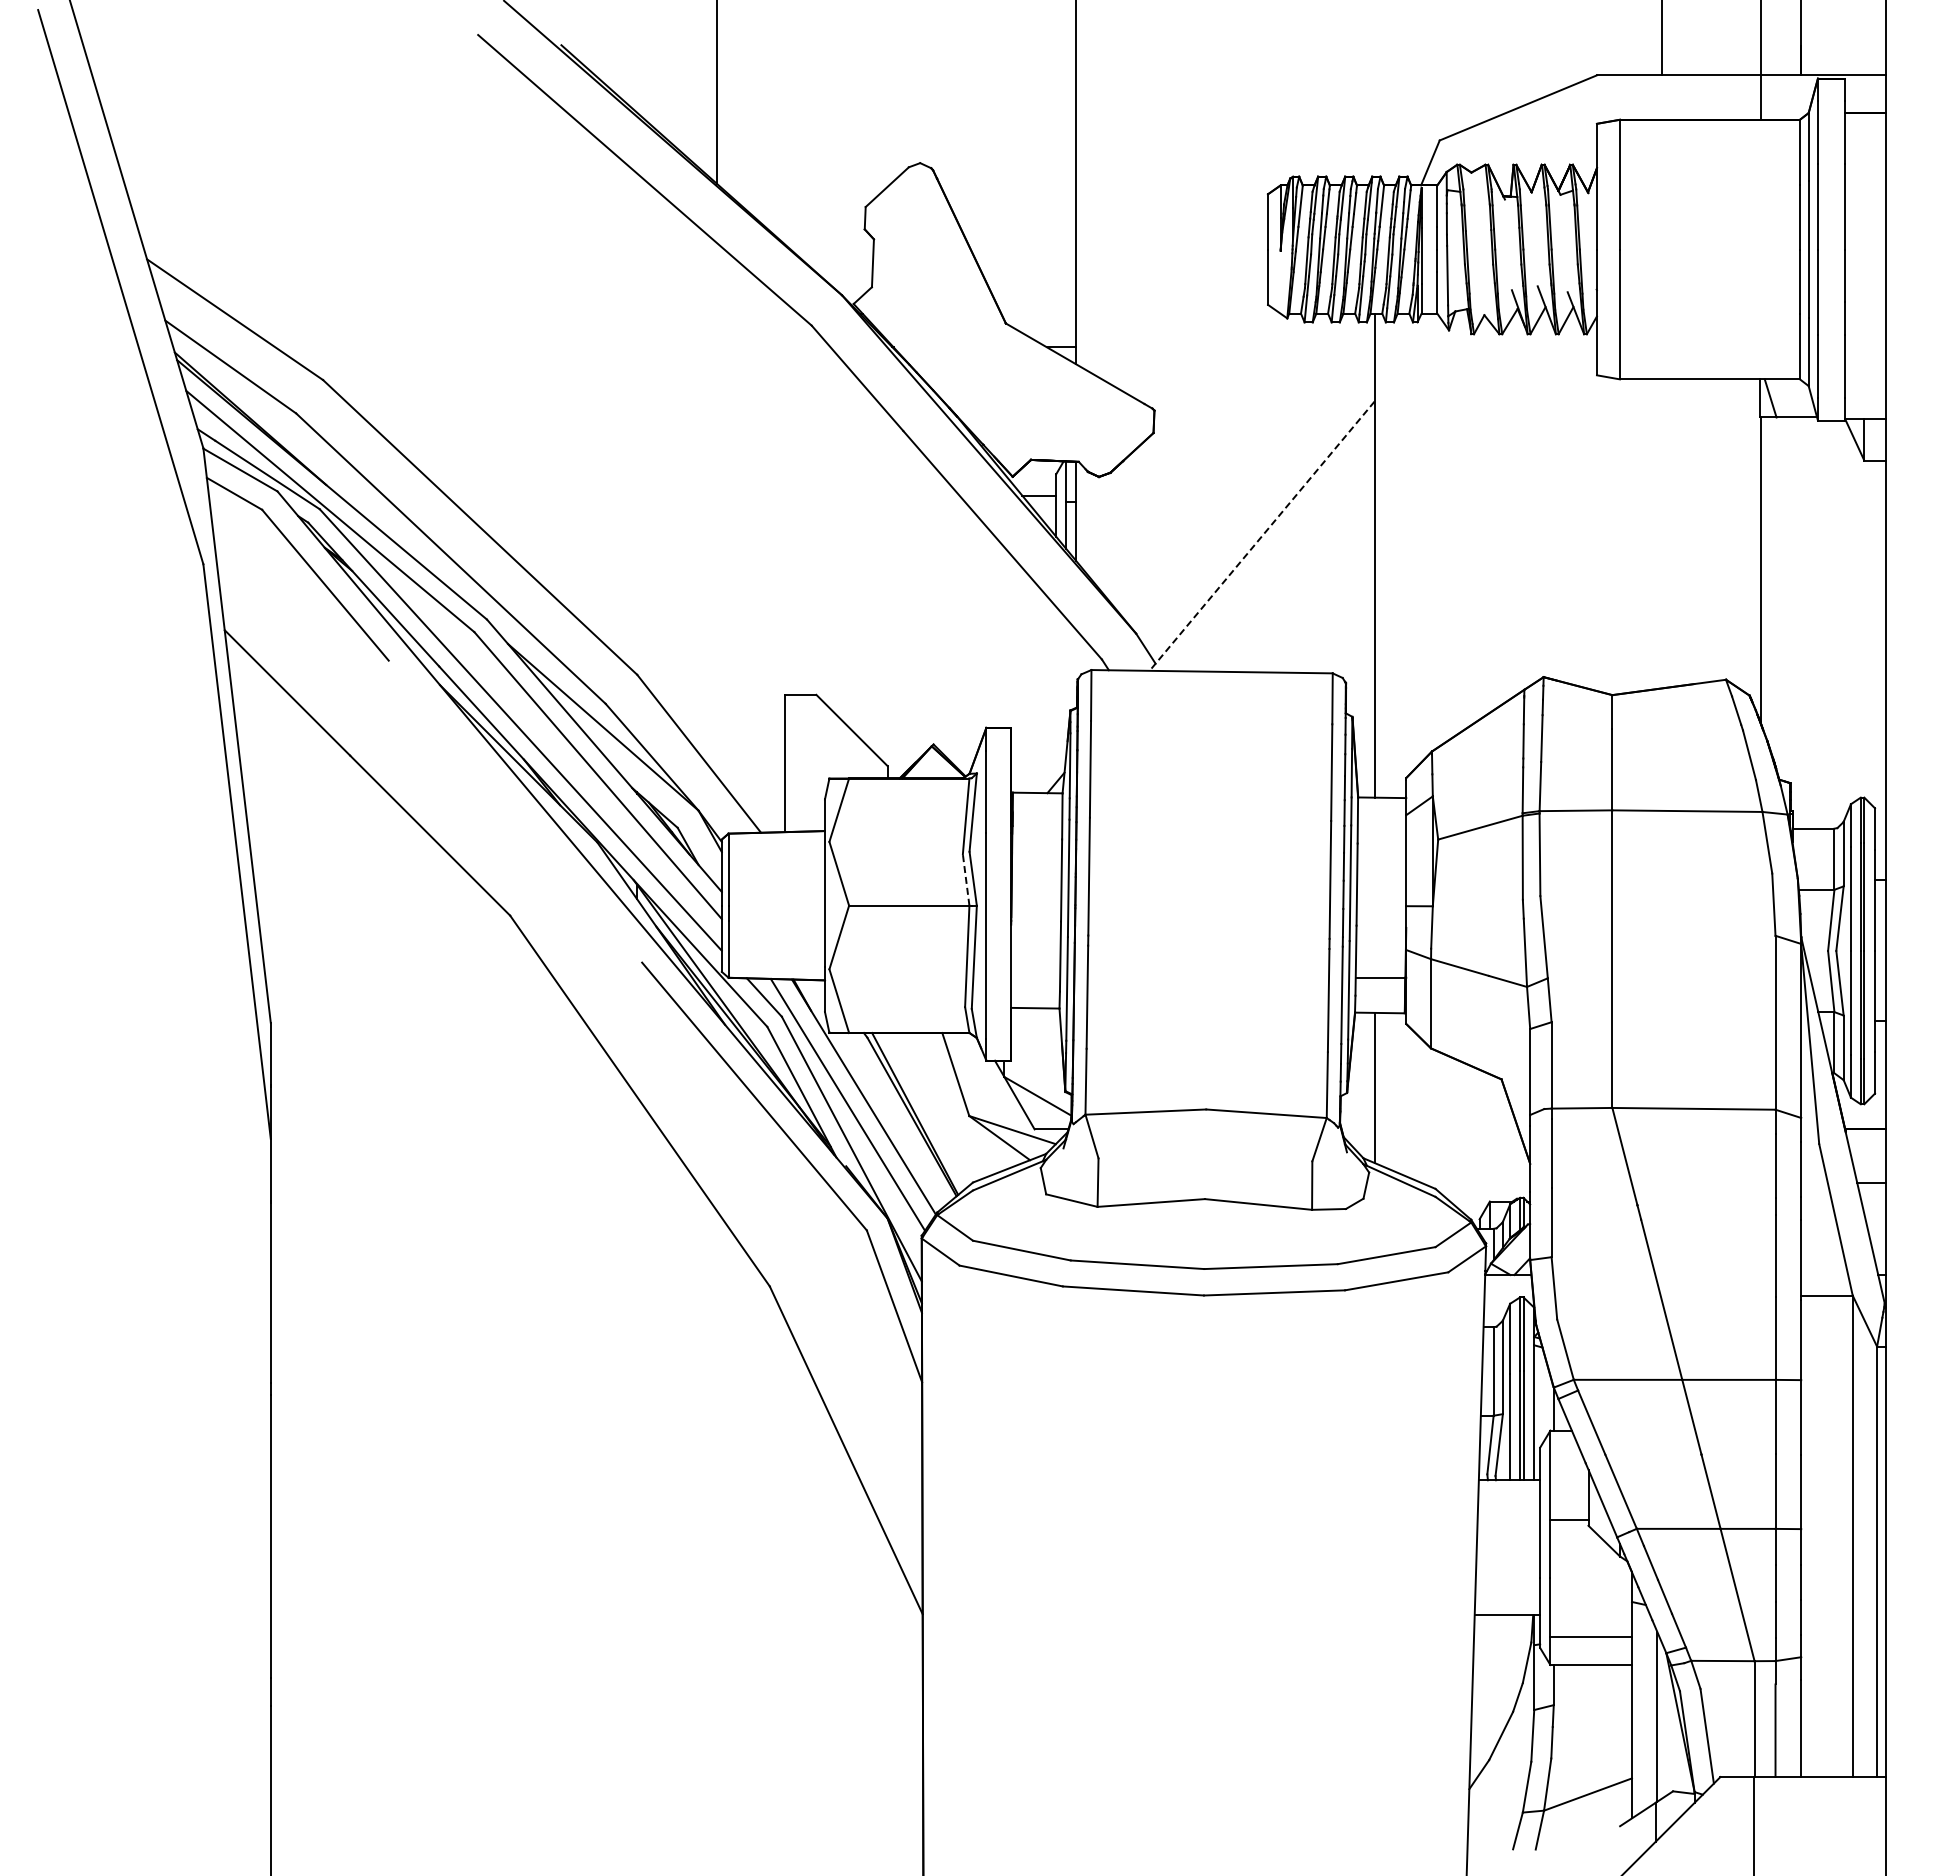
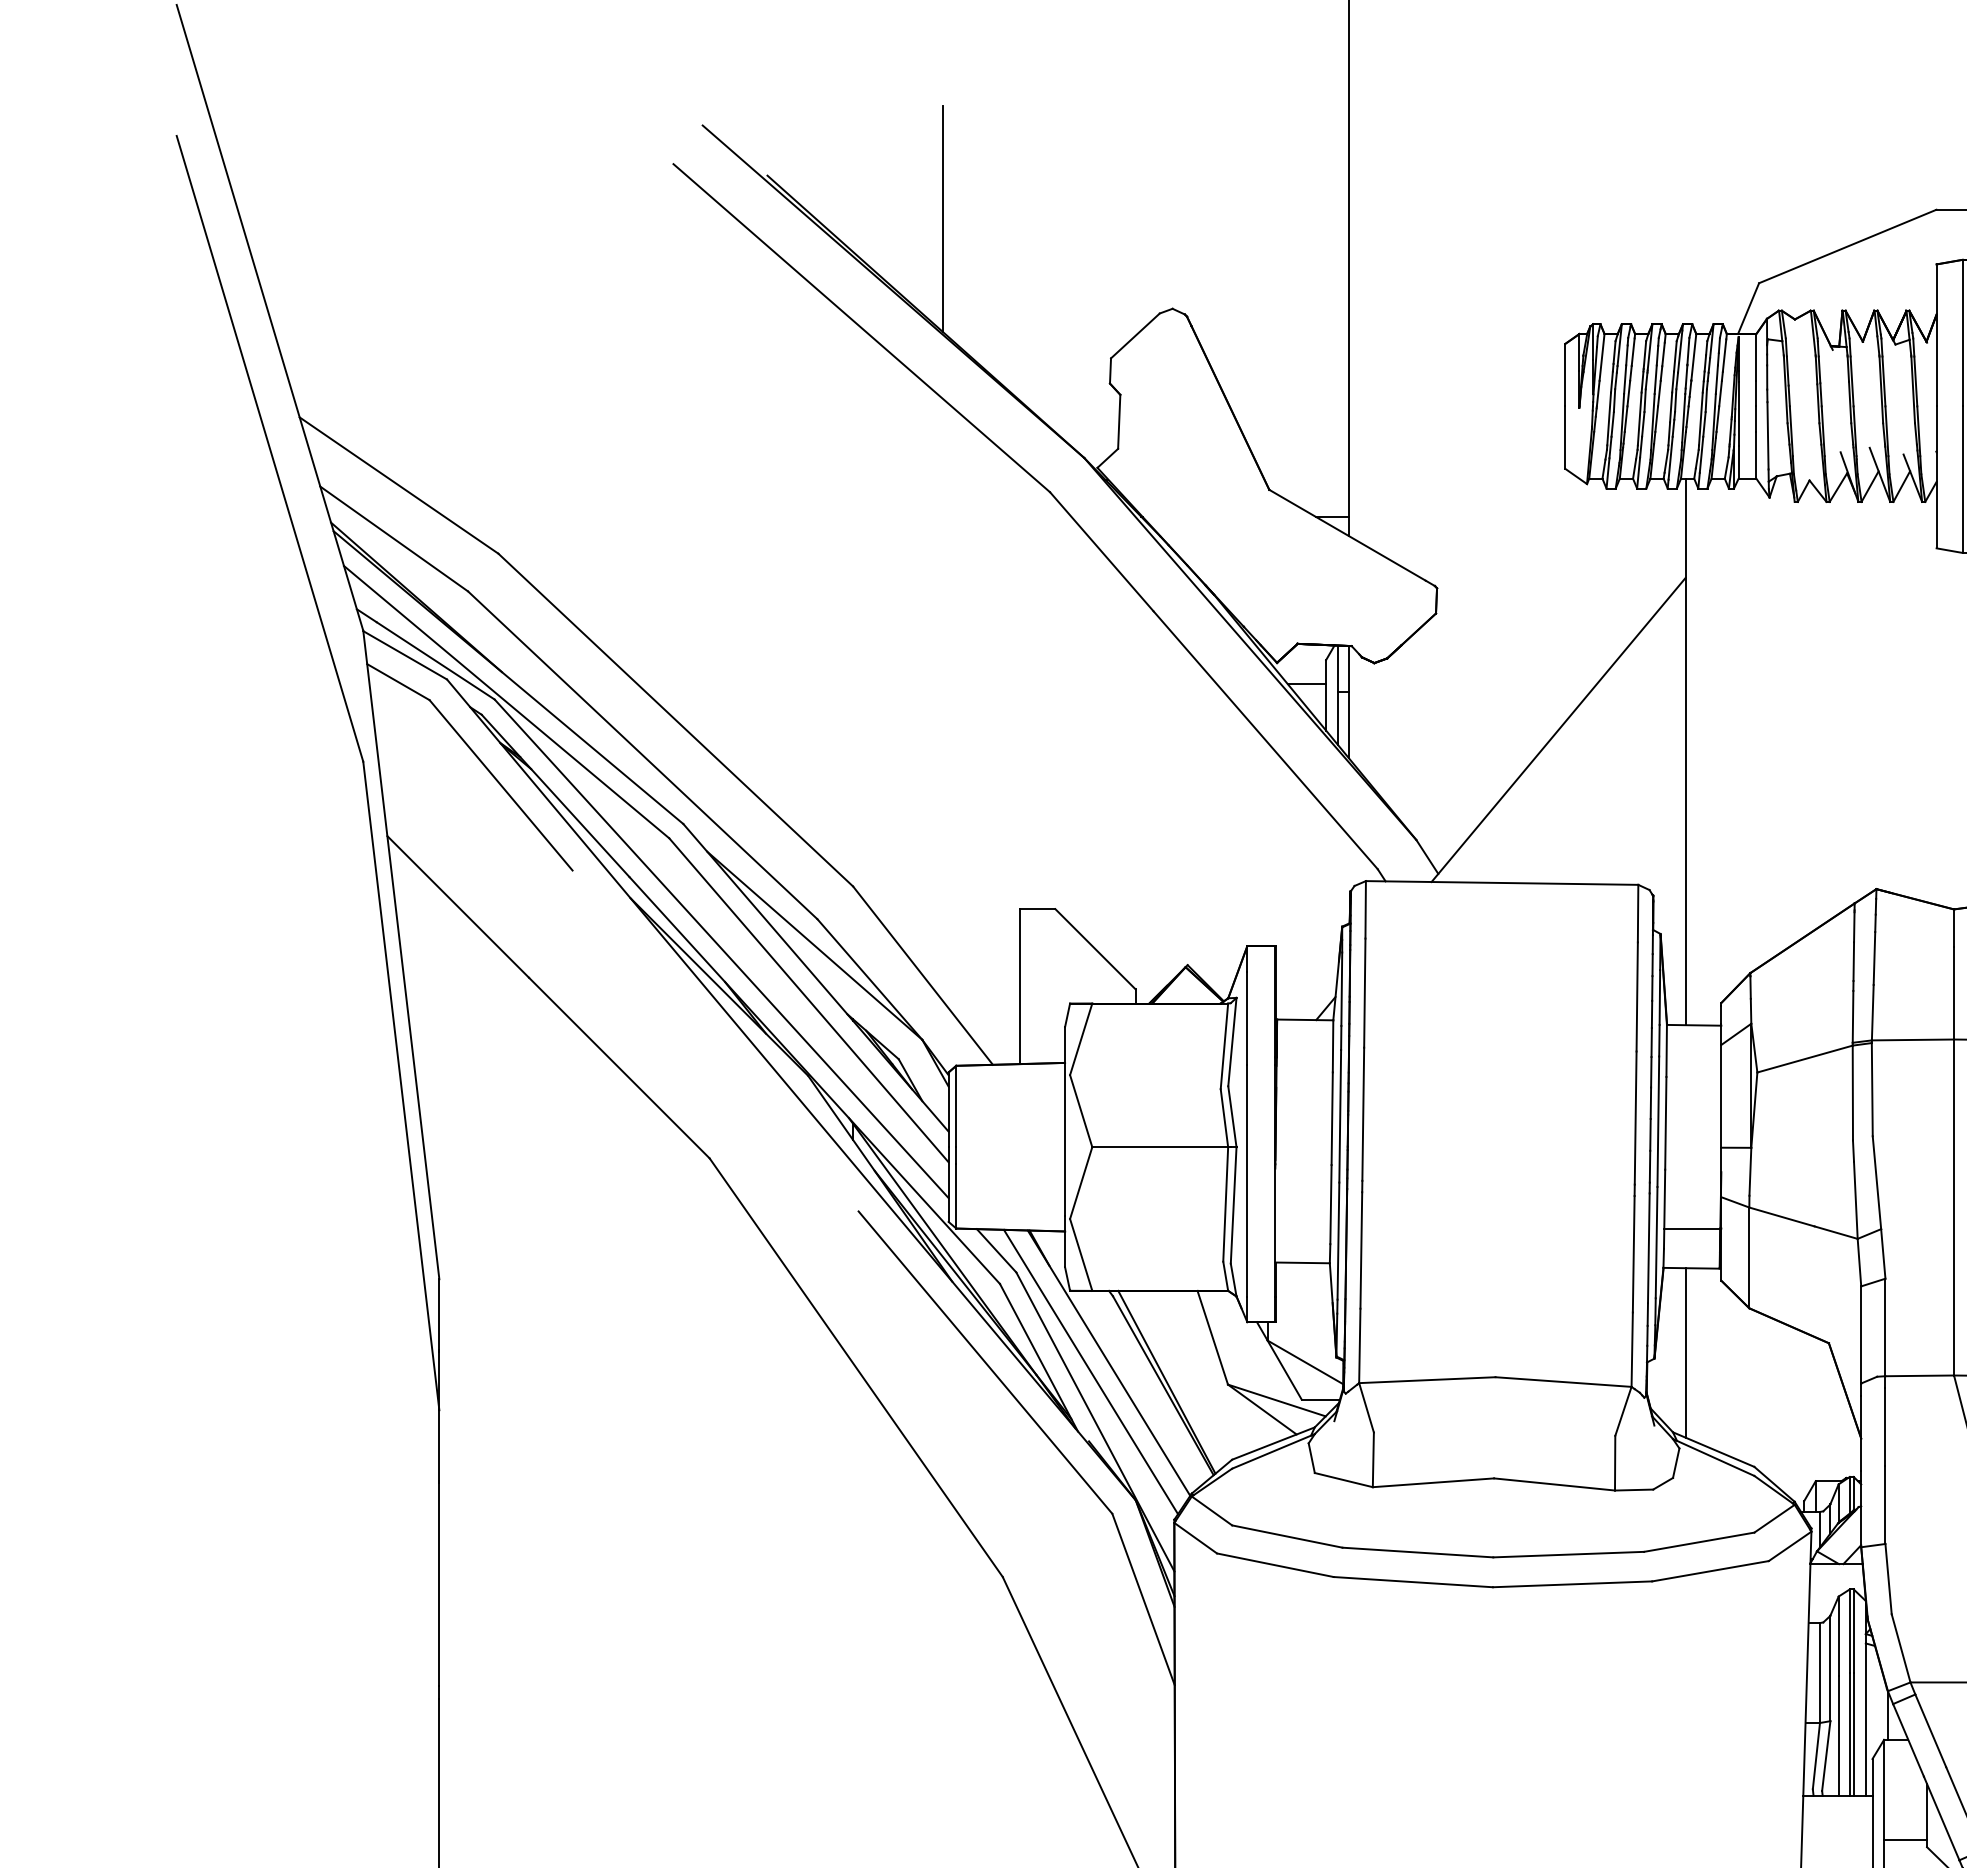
line: (1261, 536) -> (1557, 730), dashed -> solid
line: (966, 880) -> (1224, 1118), dashed -> solid

